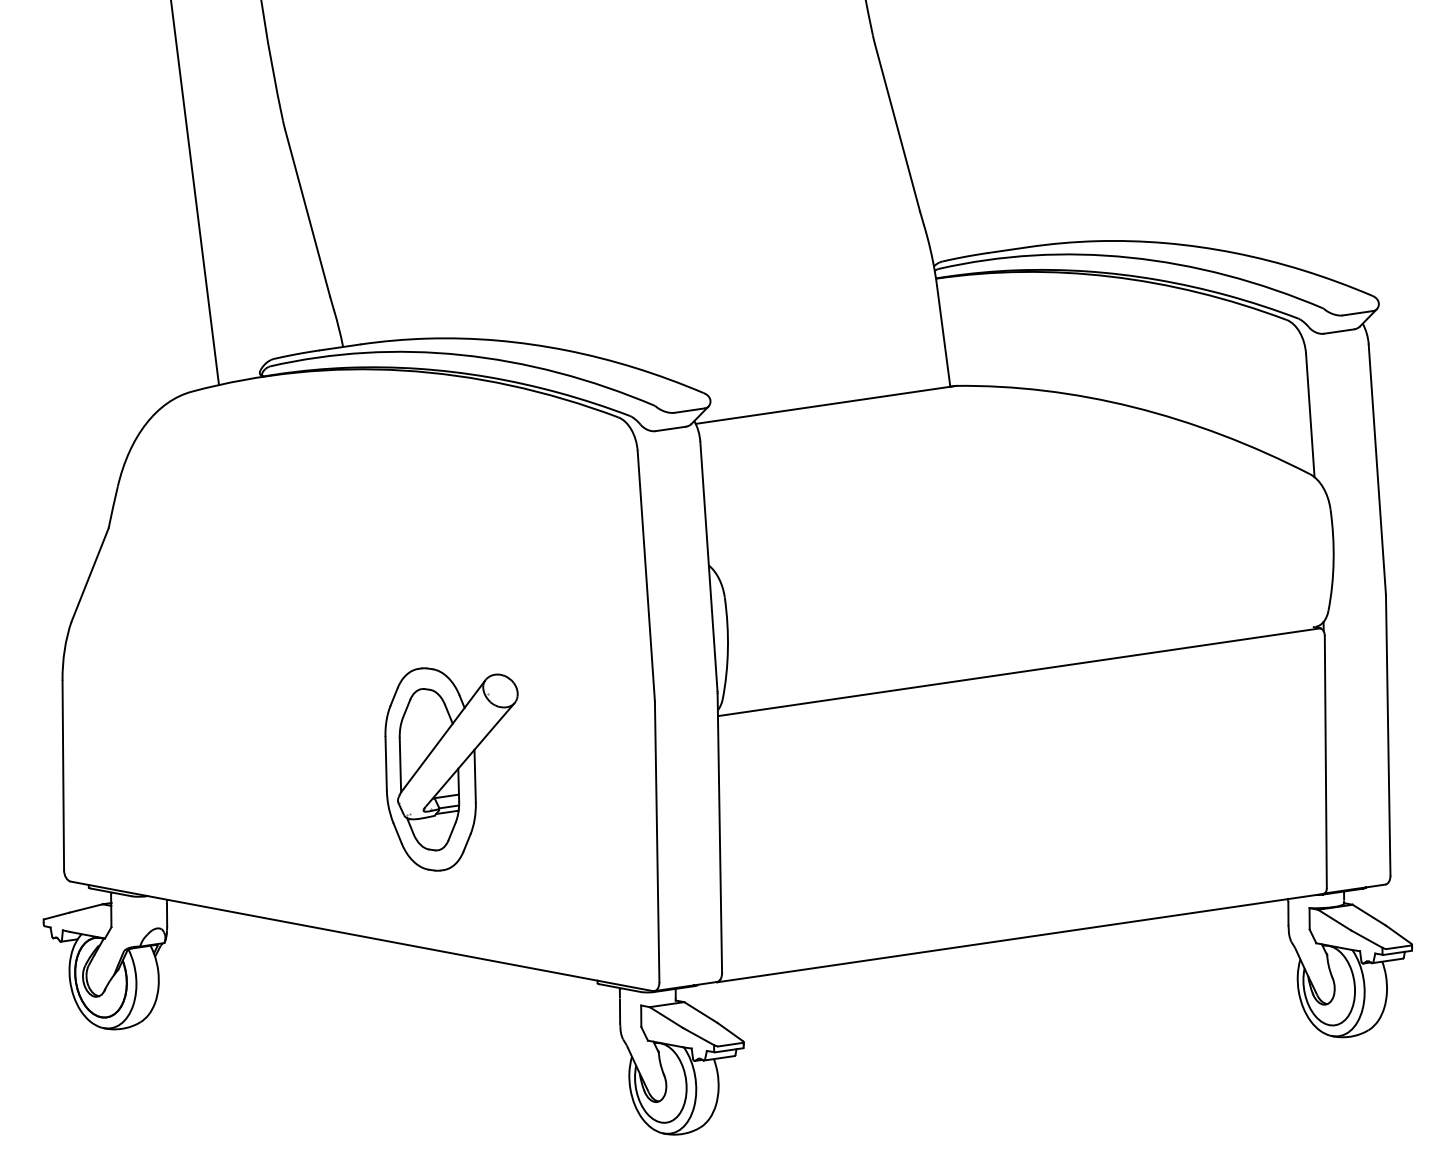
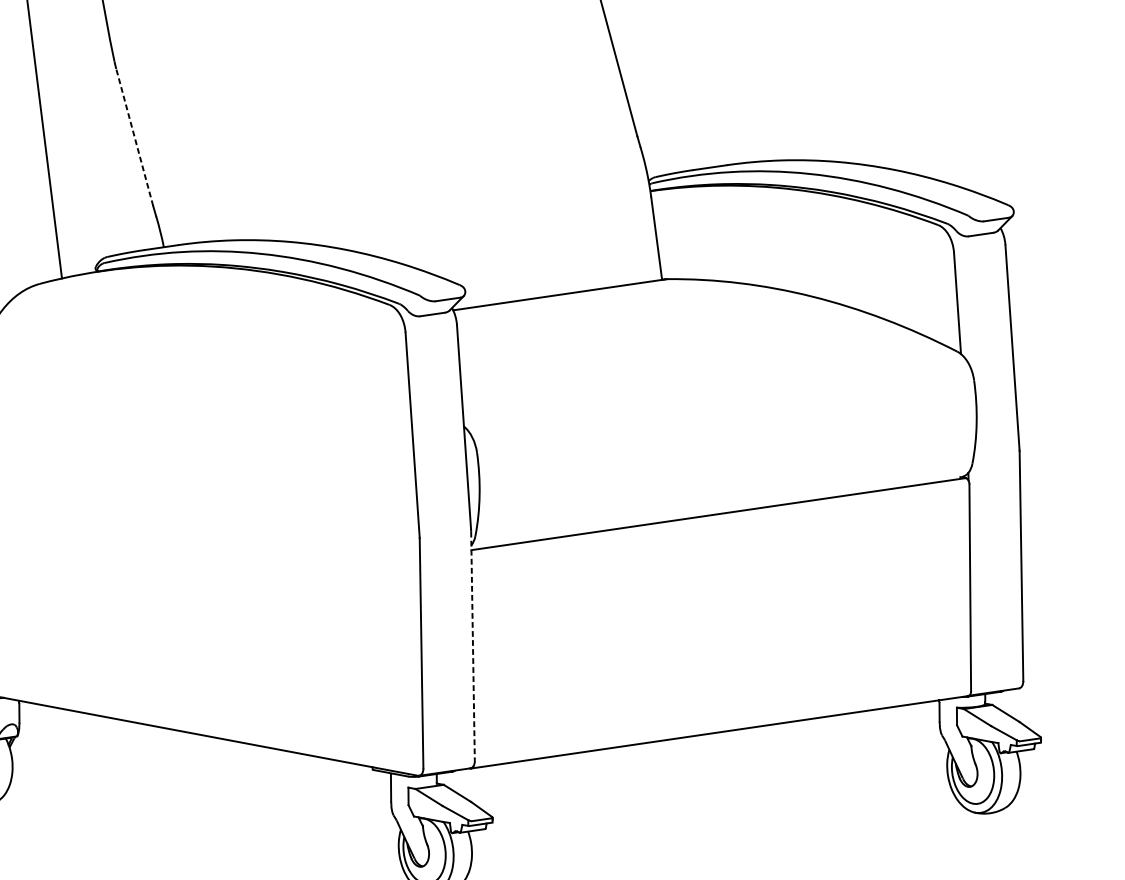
line: (307, 212) -> (134, 136), solid -> dashed
part: (451, 769) -> (252, 593), removed
line: (719, 833) -> (472, 646), solid -> dashed

